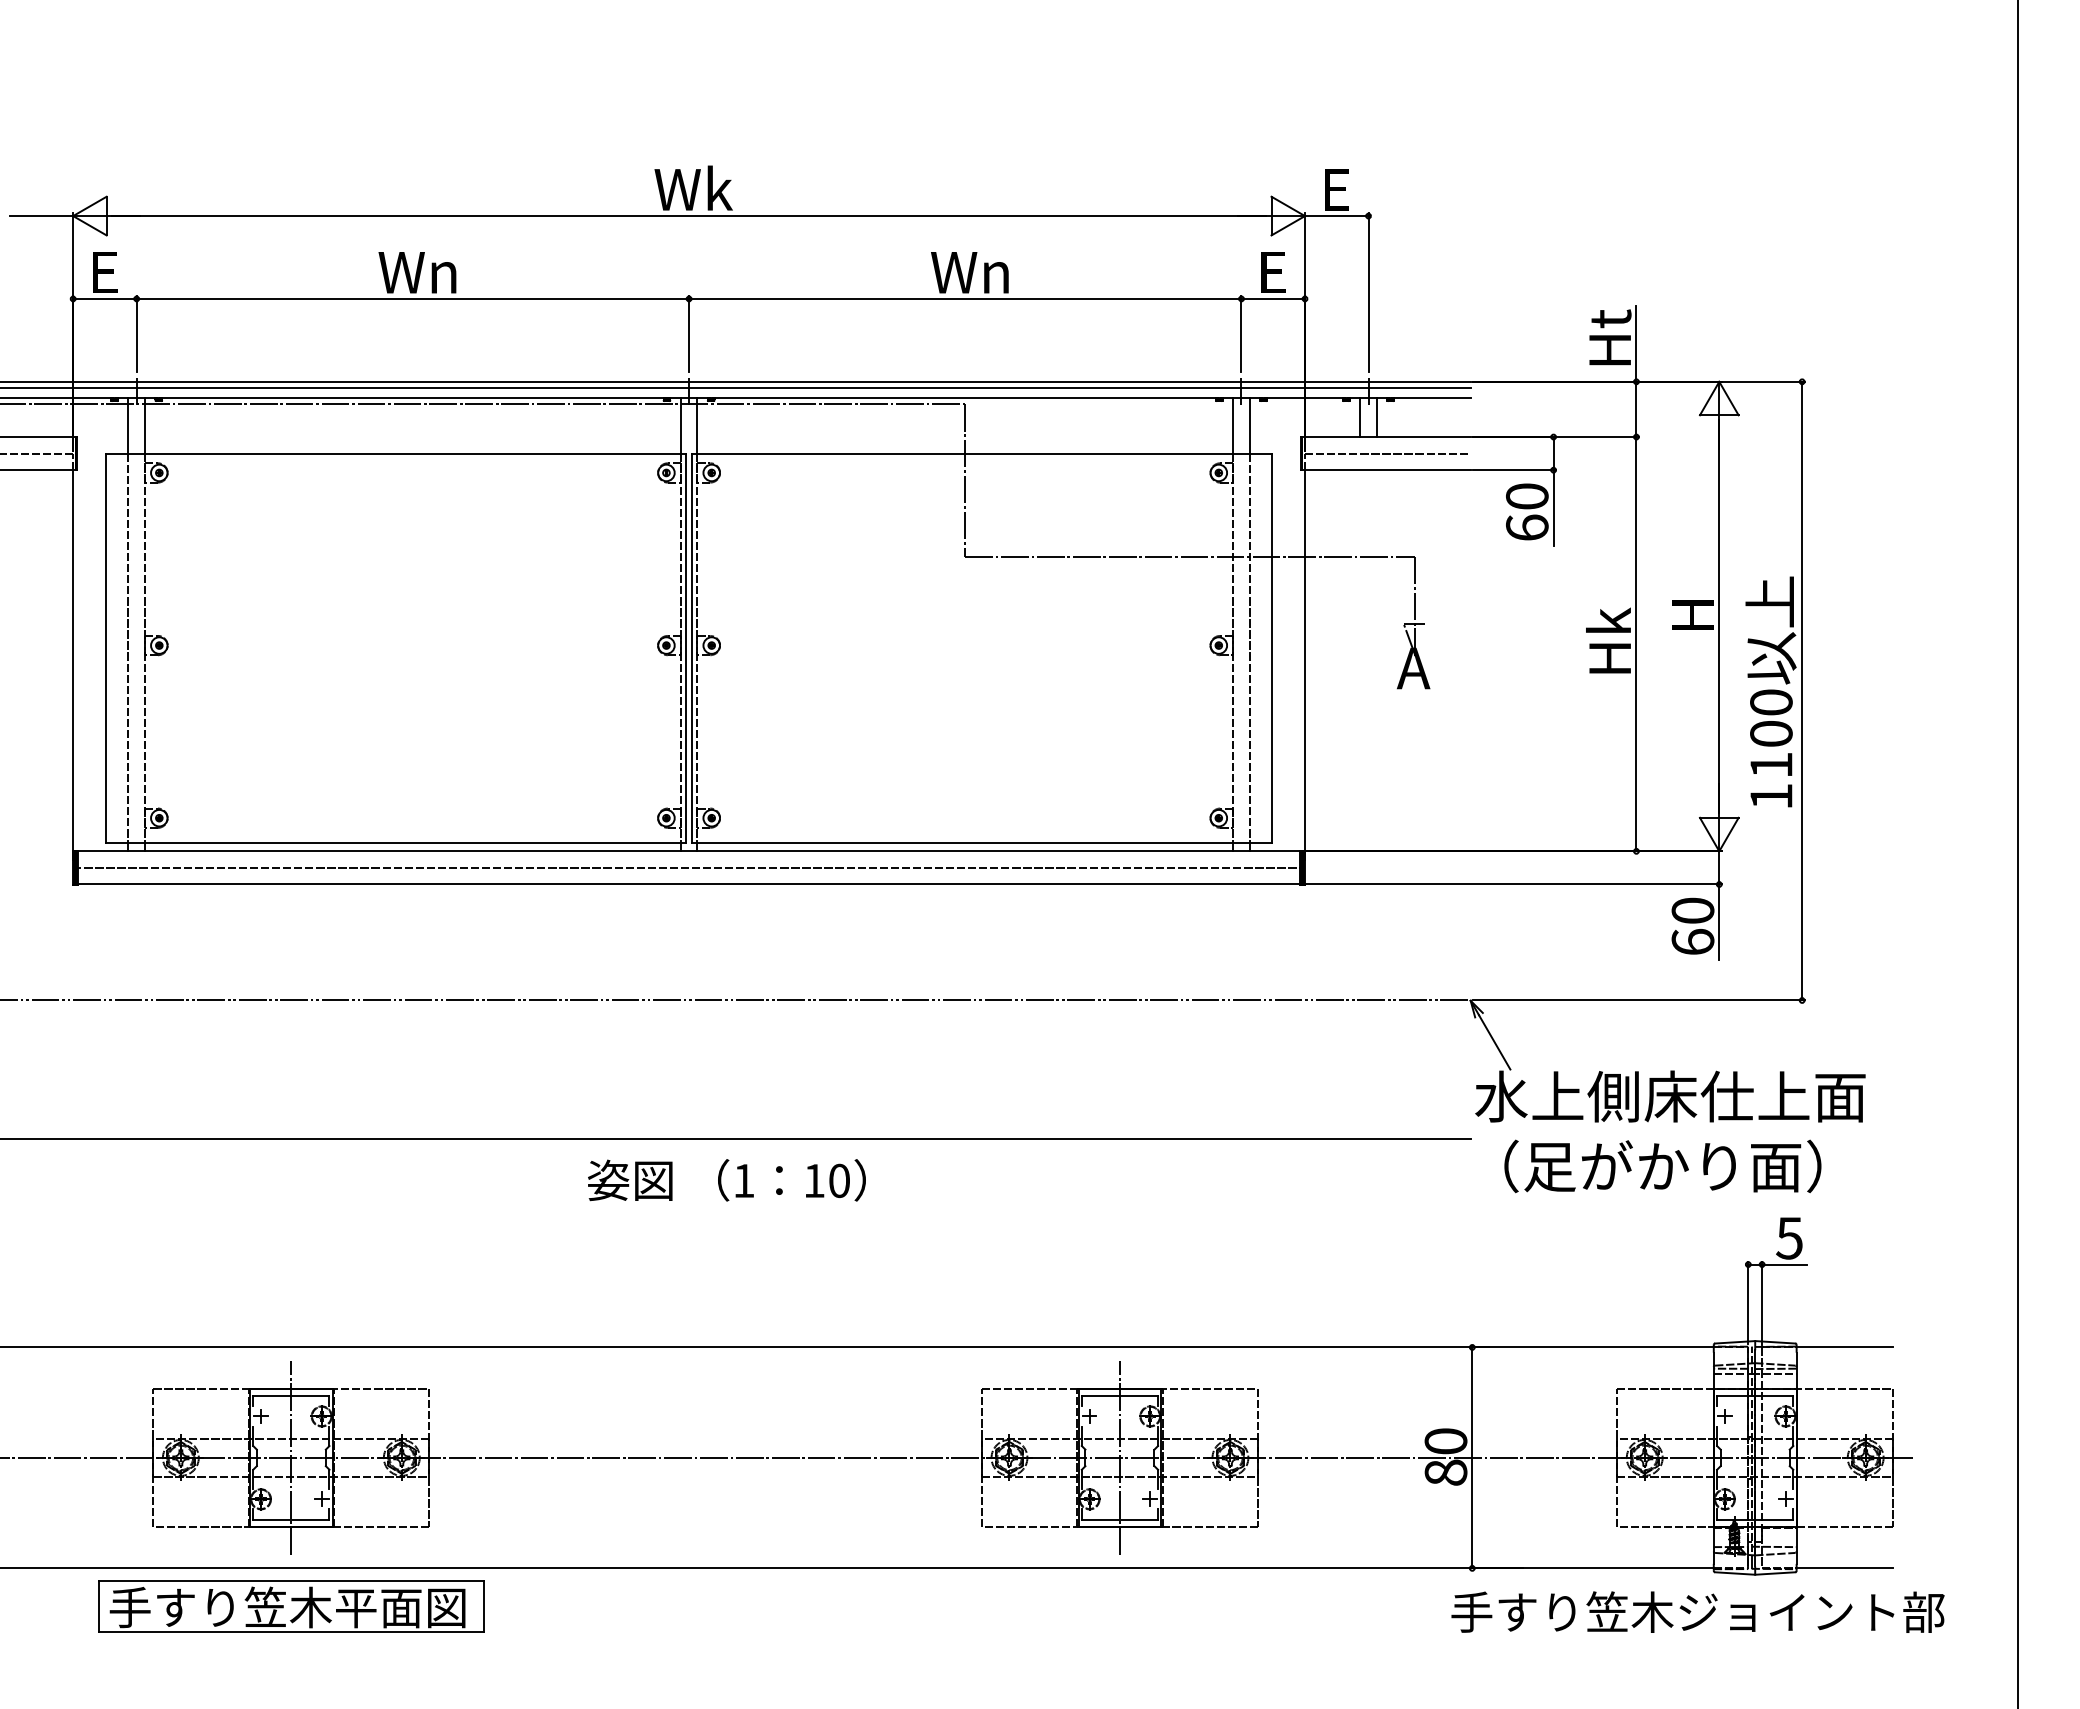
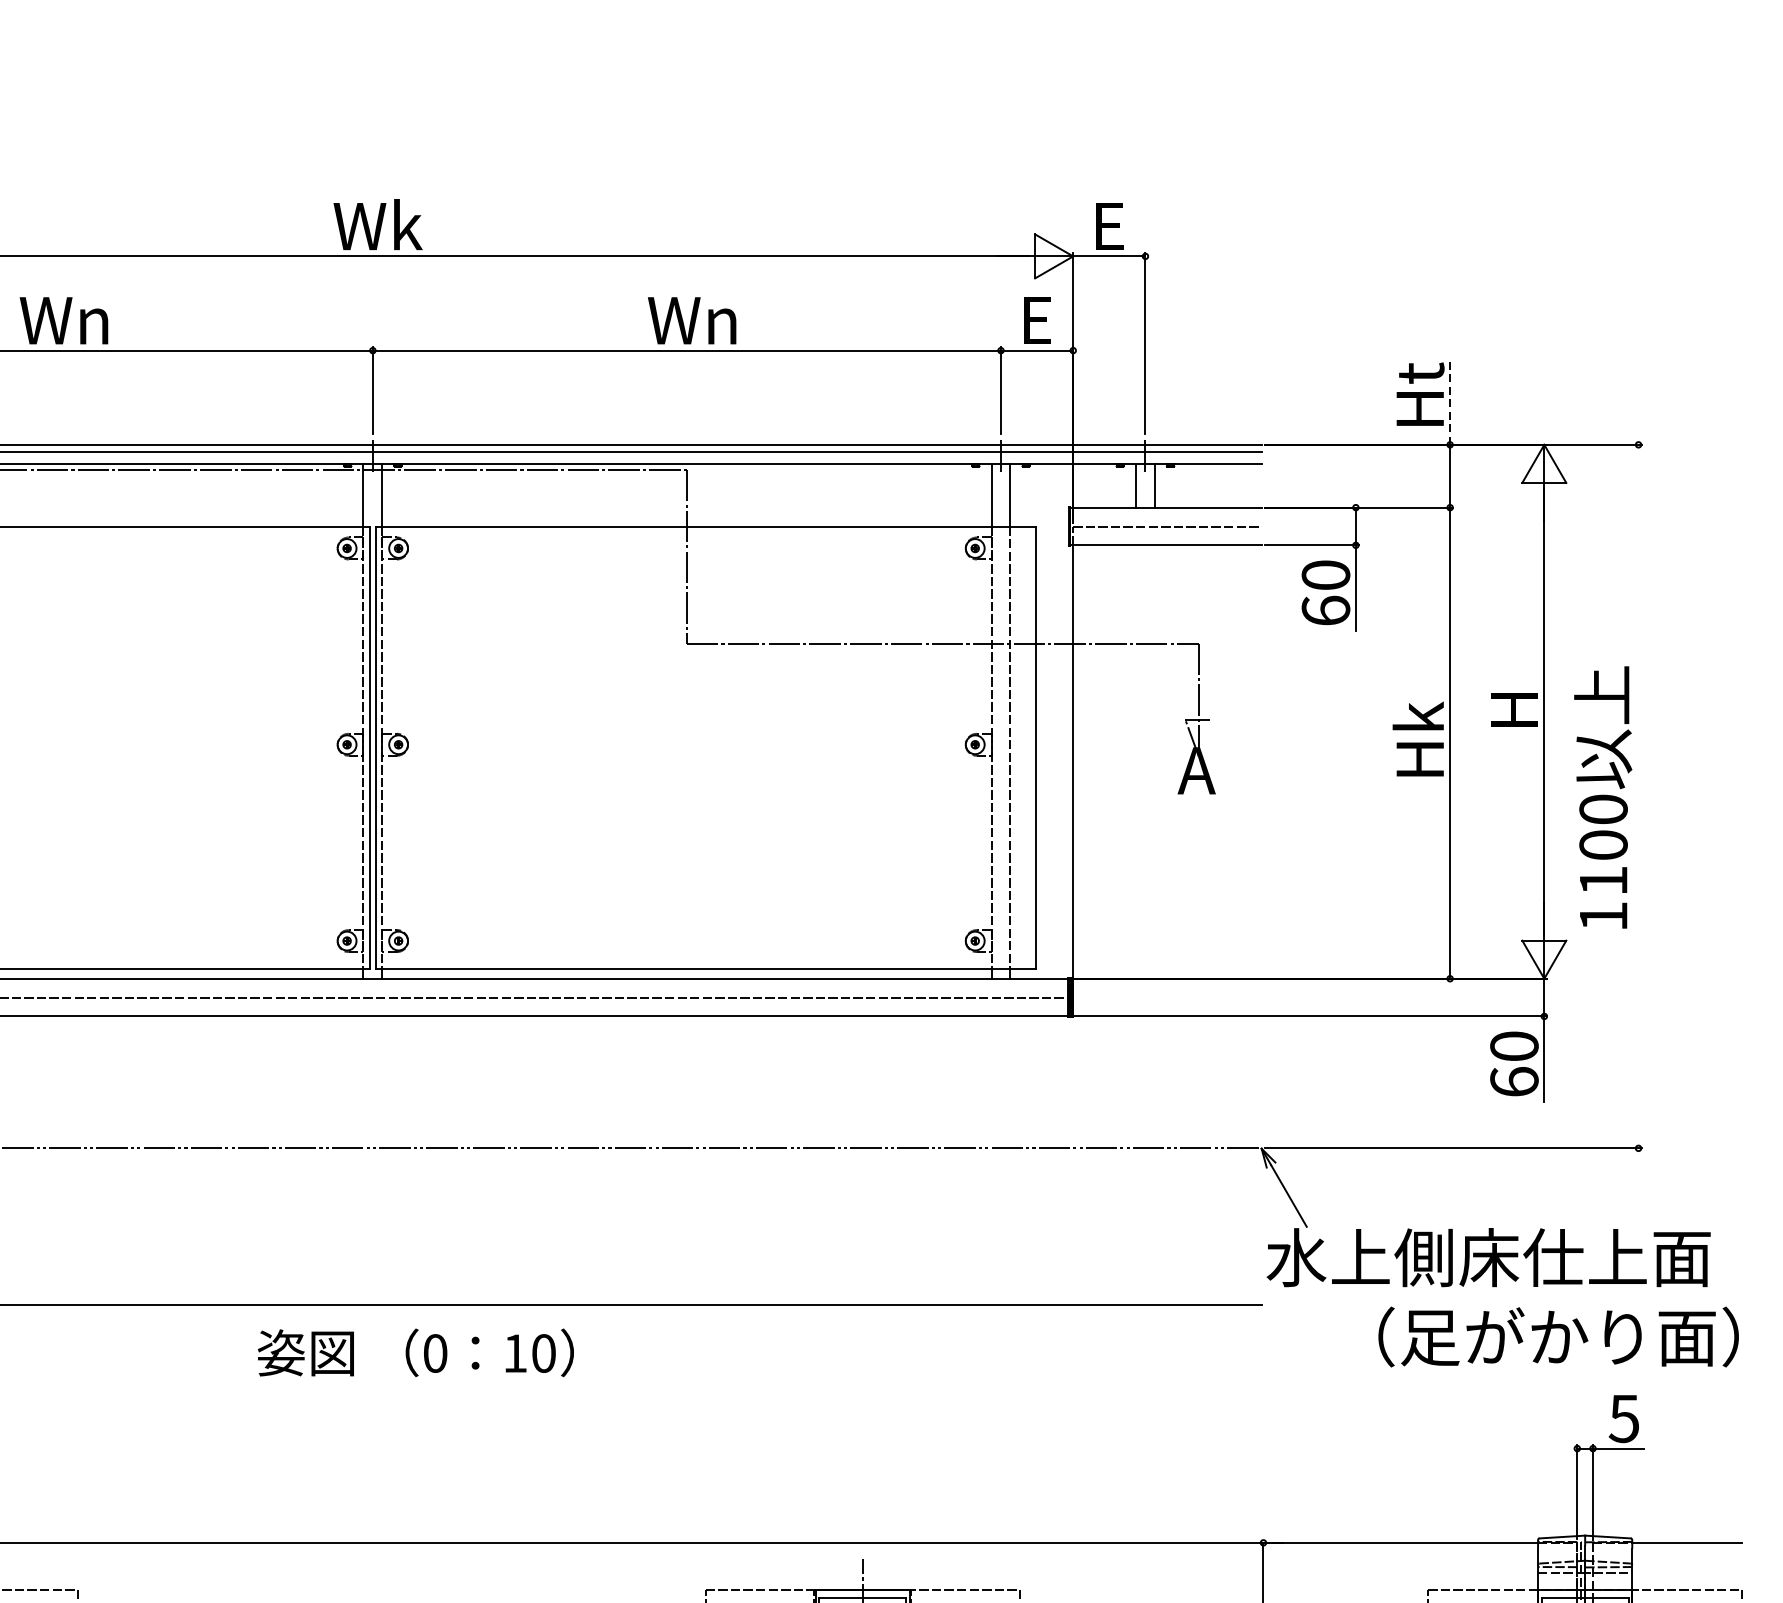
line: (1636, 344) -> (1450, 402), solid -> dashed
line: (1802, 690) -> (1638, 795), removed
text: (1662, 1166) -> (1558, 1337), moved
text: (744, 1180) -> (435, 1353), 1 -> 0

